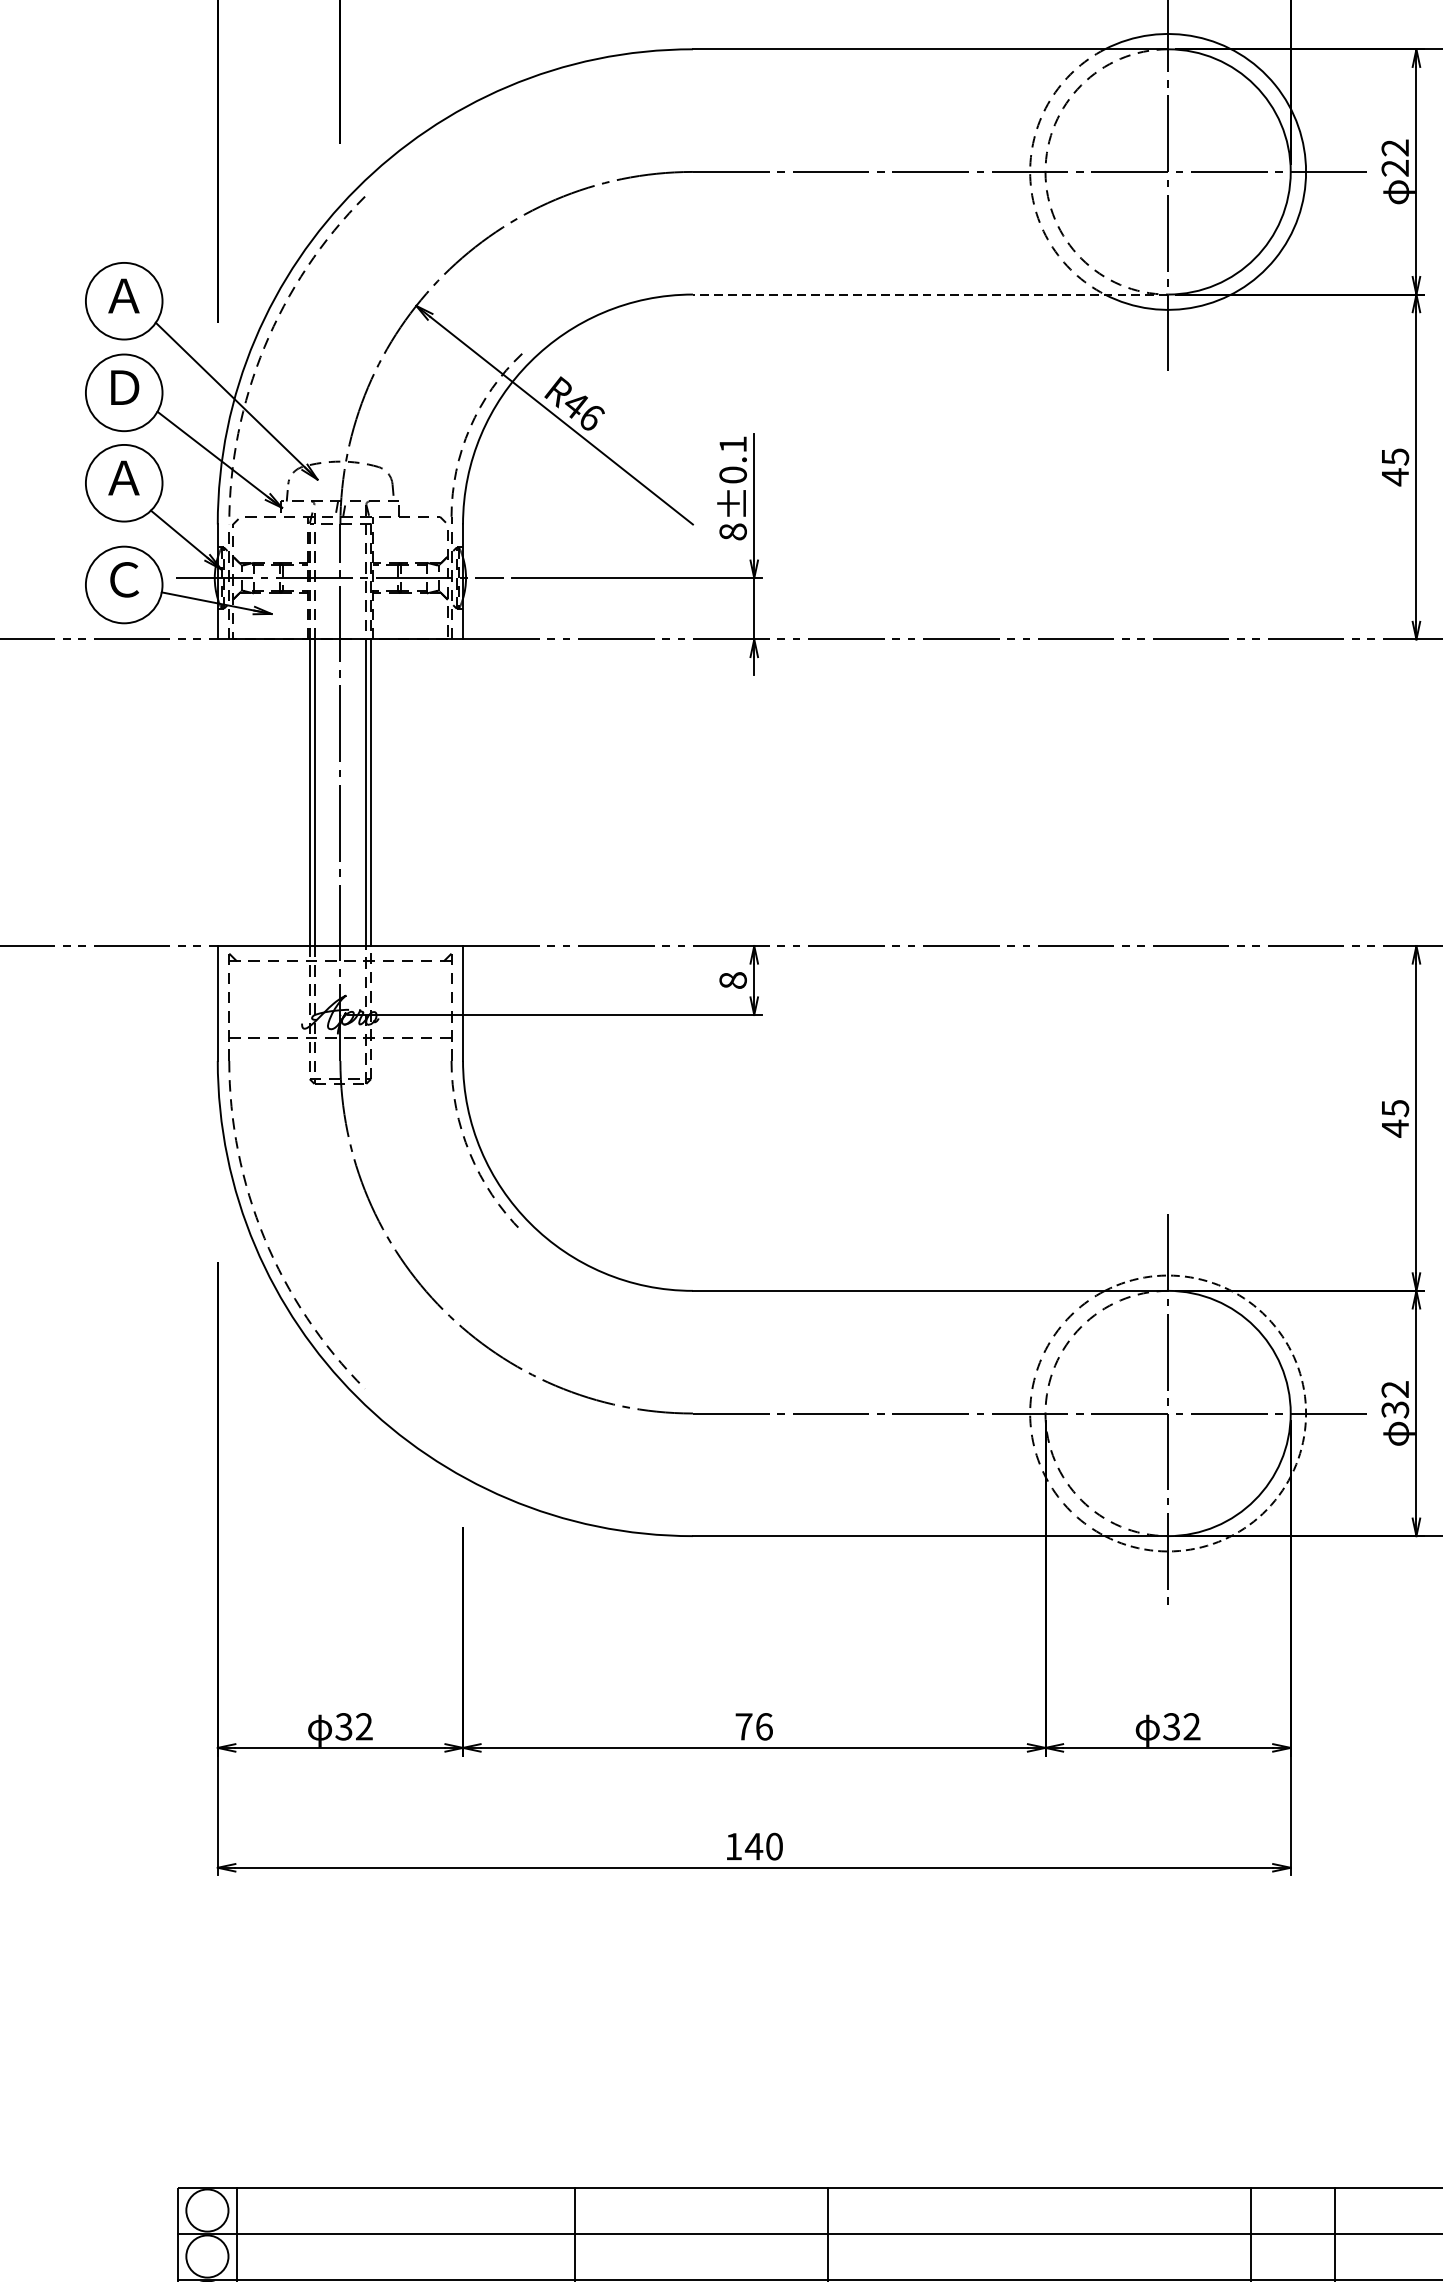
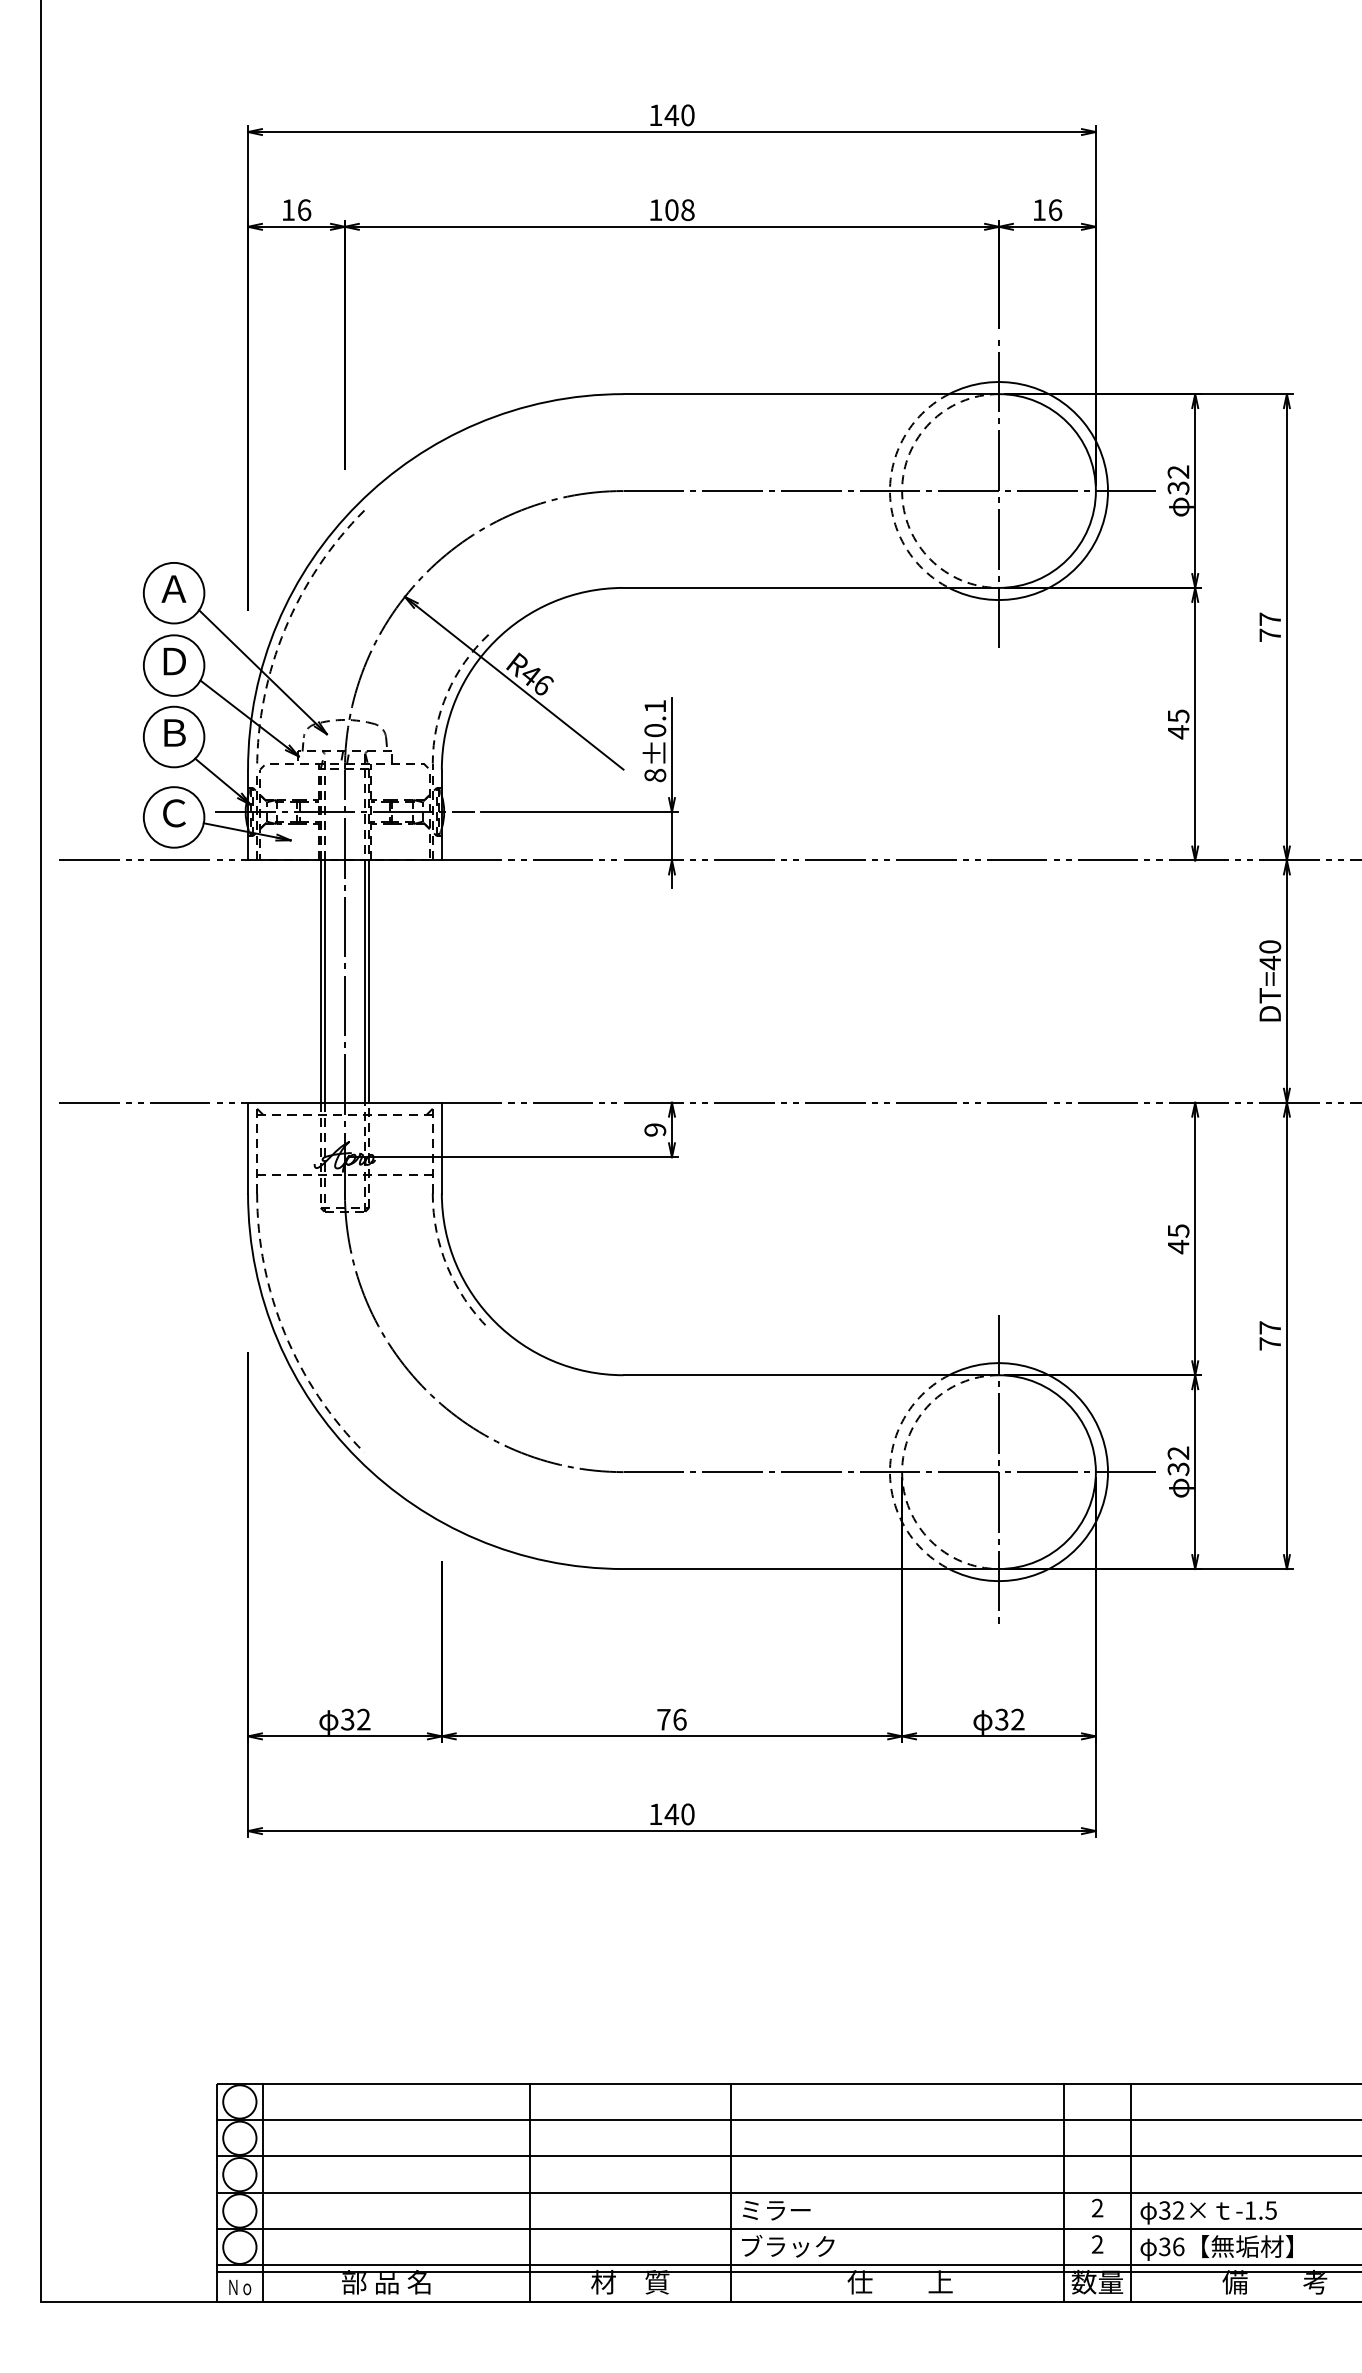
text: (1395, 167) -> (1178, 487), 22 -> 32
line: (930, 294) -> (811, 587), dashed -> solid
text: (123, 477) -> (173, 732), Ａ -> Ｂ
text: (733, 979) -> (655, 1129), 8 -> 9
arc: (1306, 1413) -> (1108, 1472), dashed -> solid

